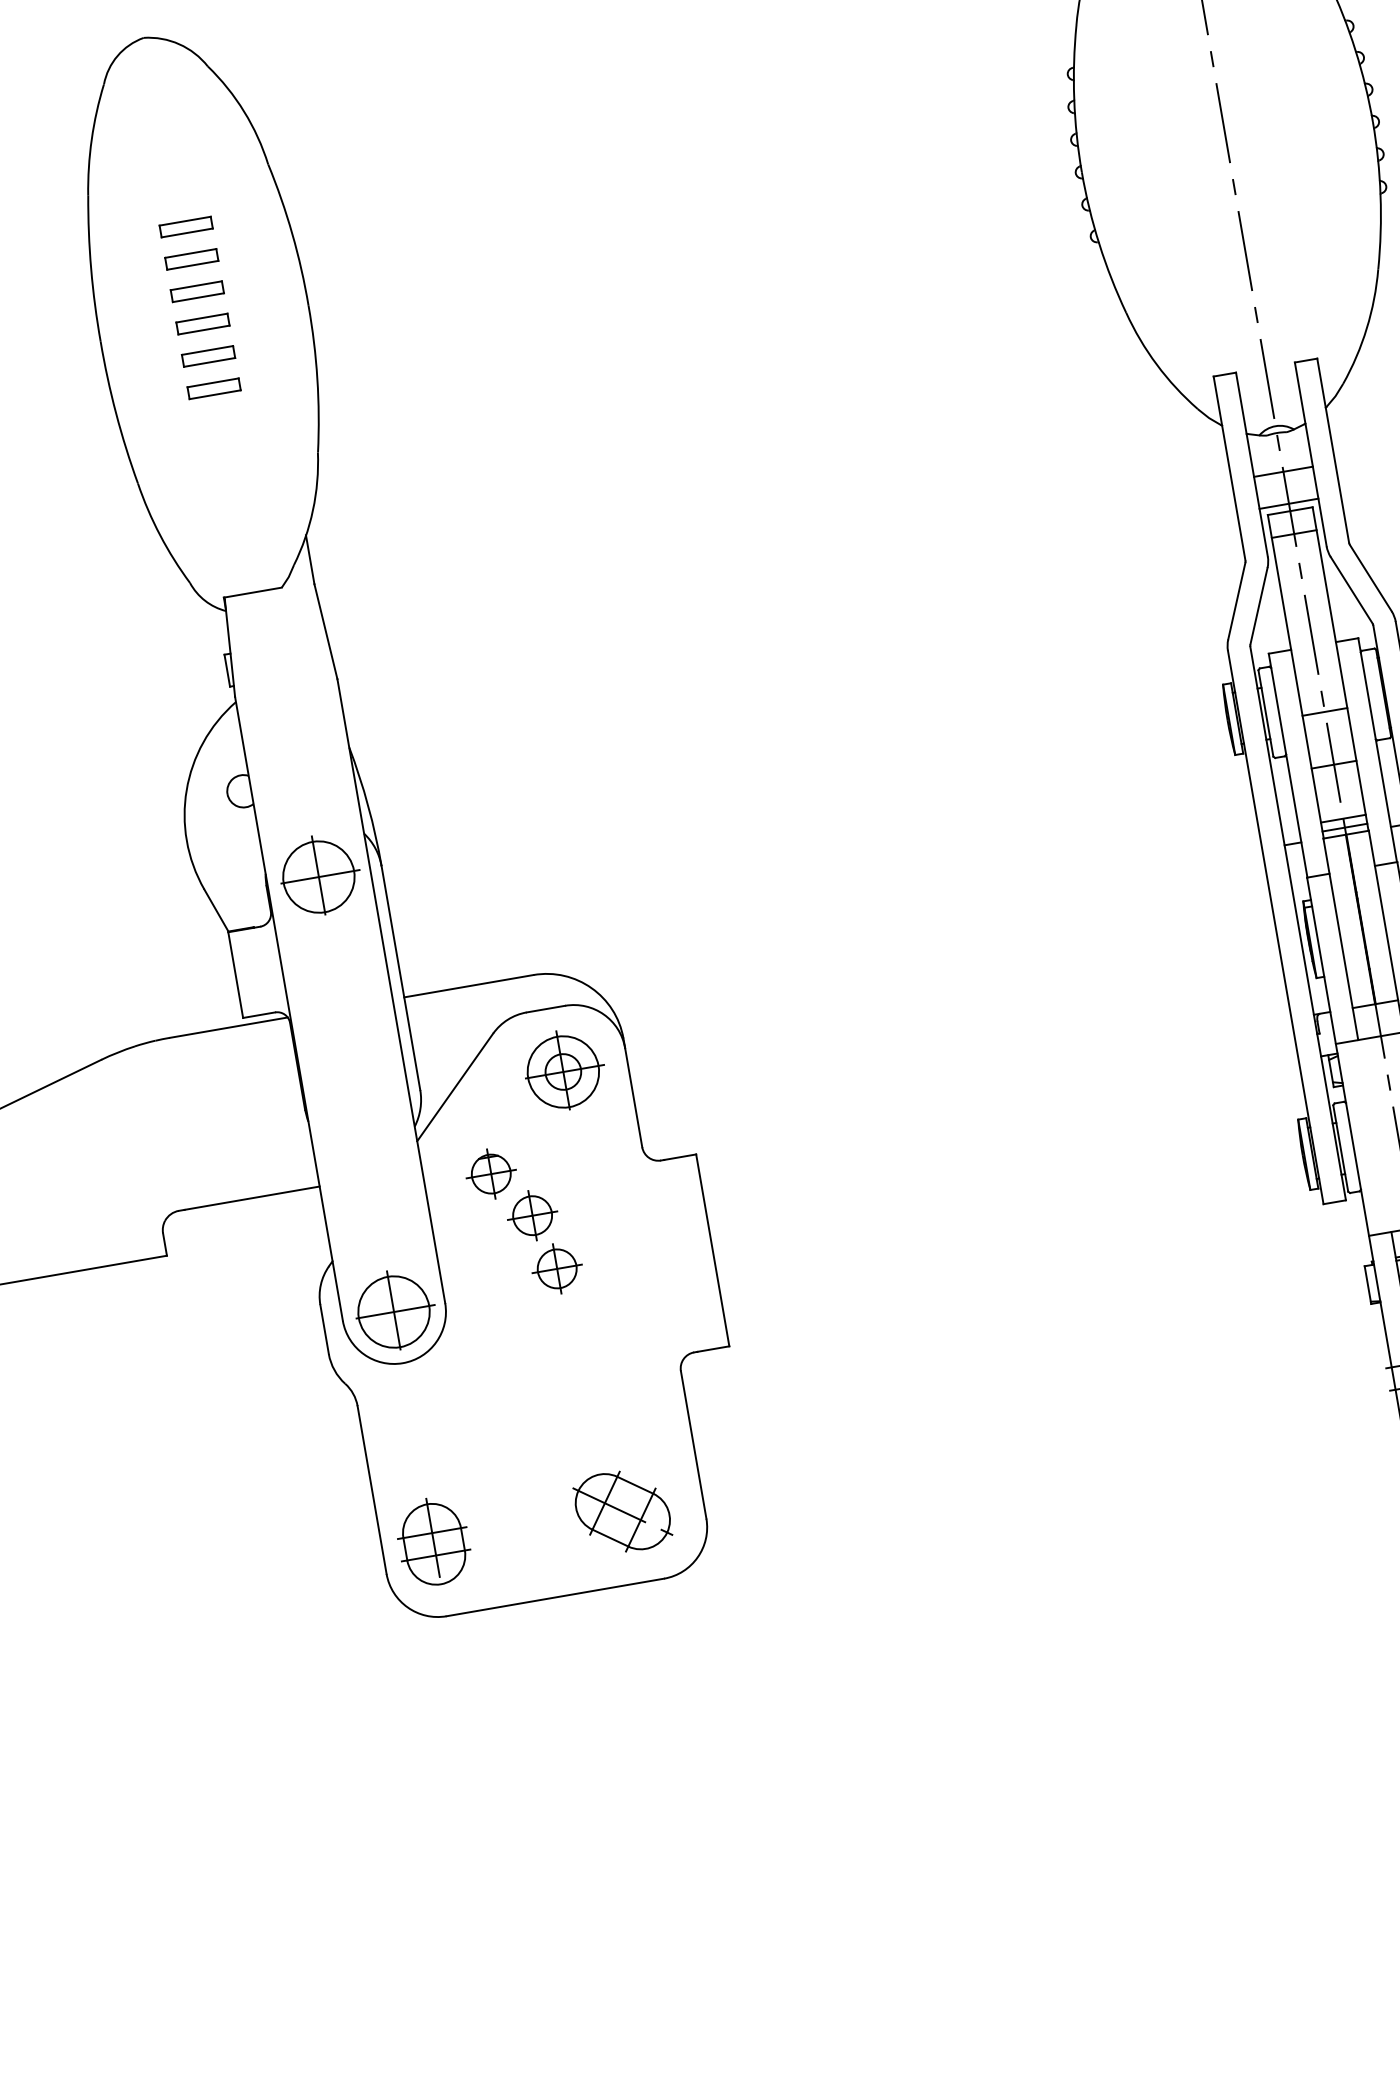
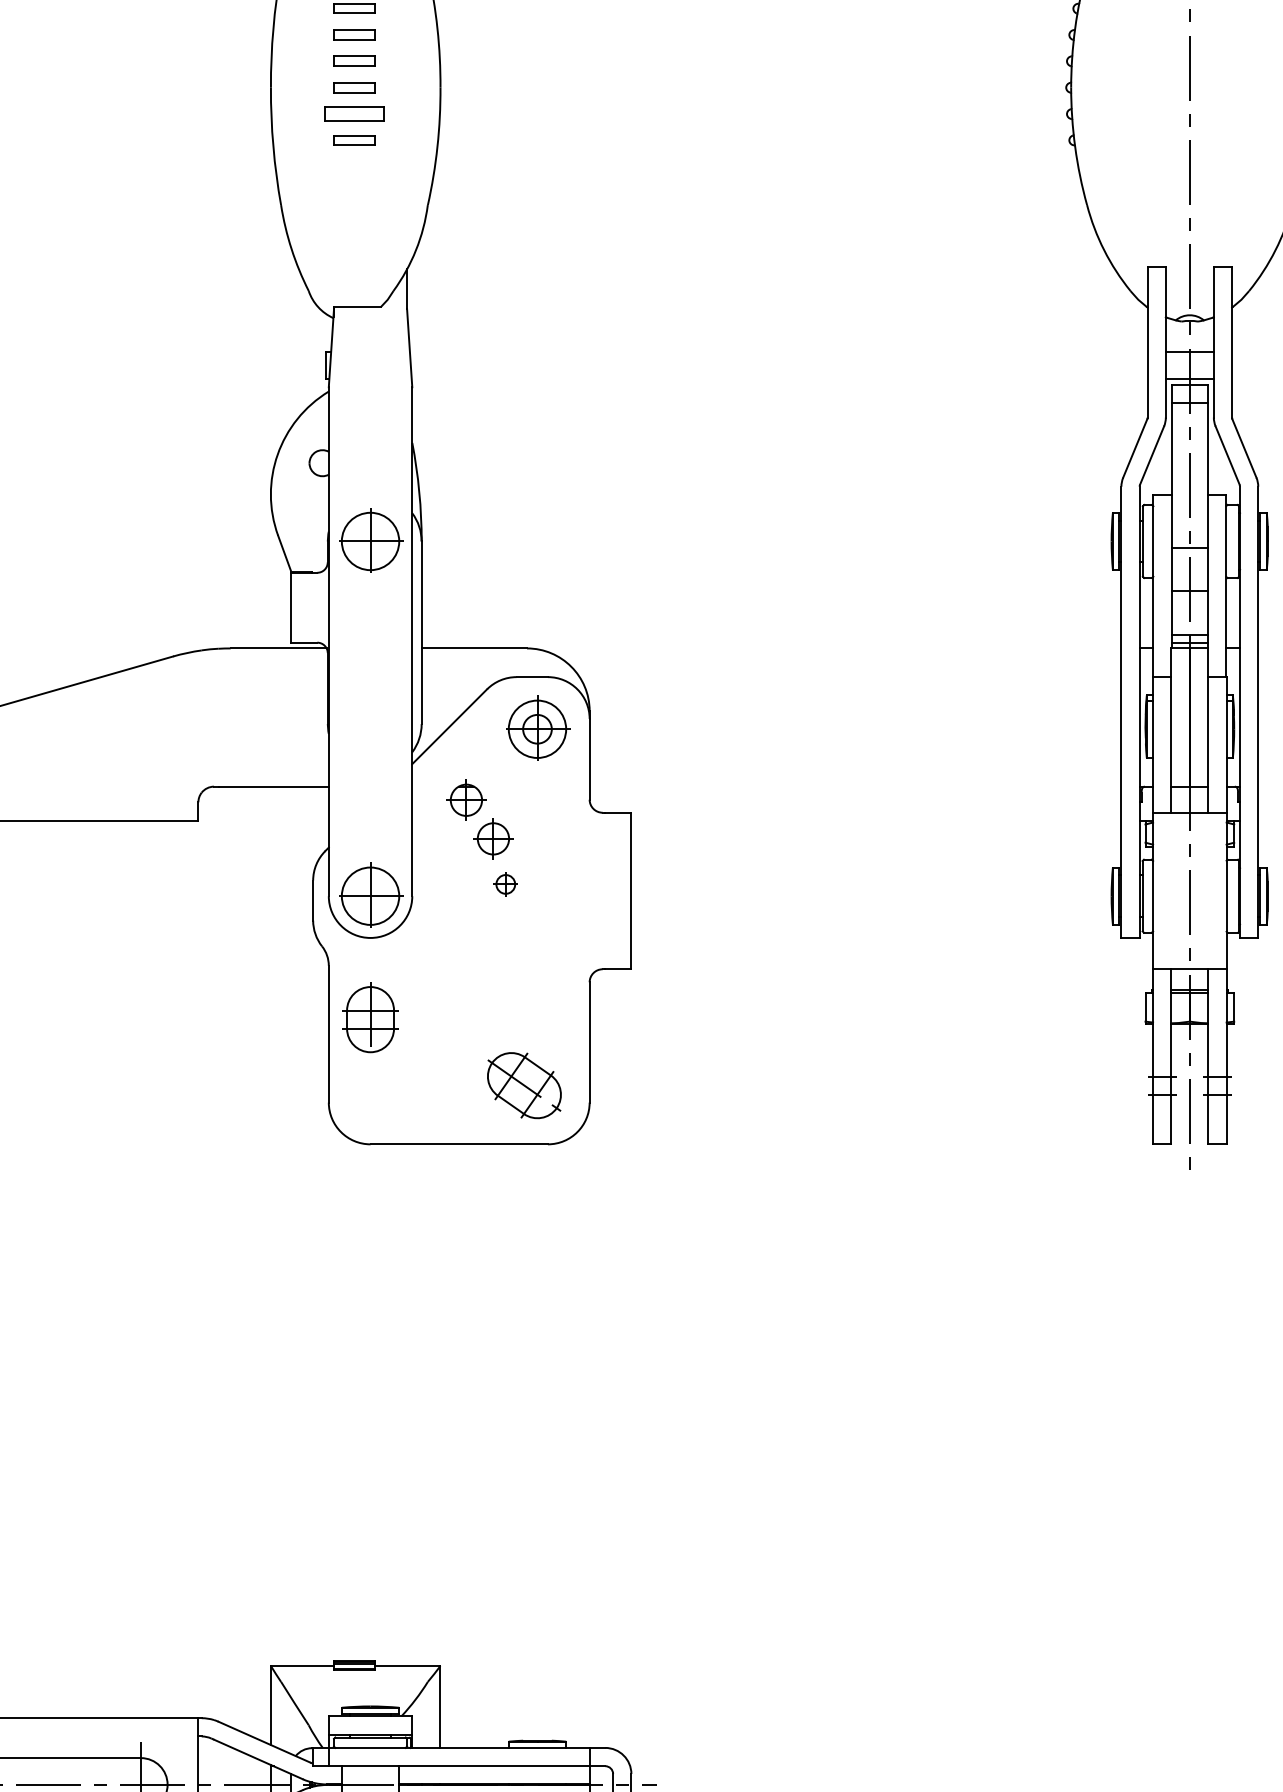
part: (208, 355) -> (354, 113), size x1.4
part: (557, 1269) -> (505, 884), size x0.6
part: (433, 1541) -> (370, 1017), moved

